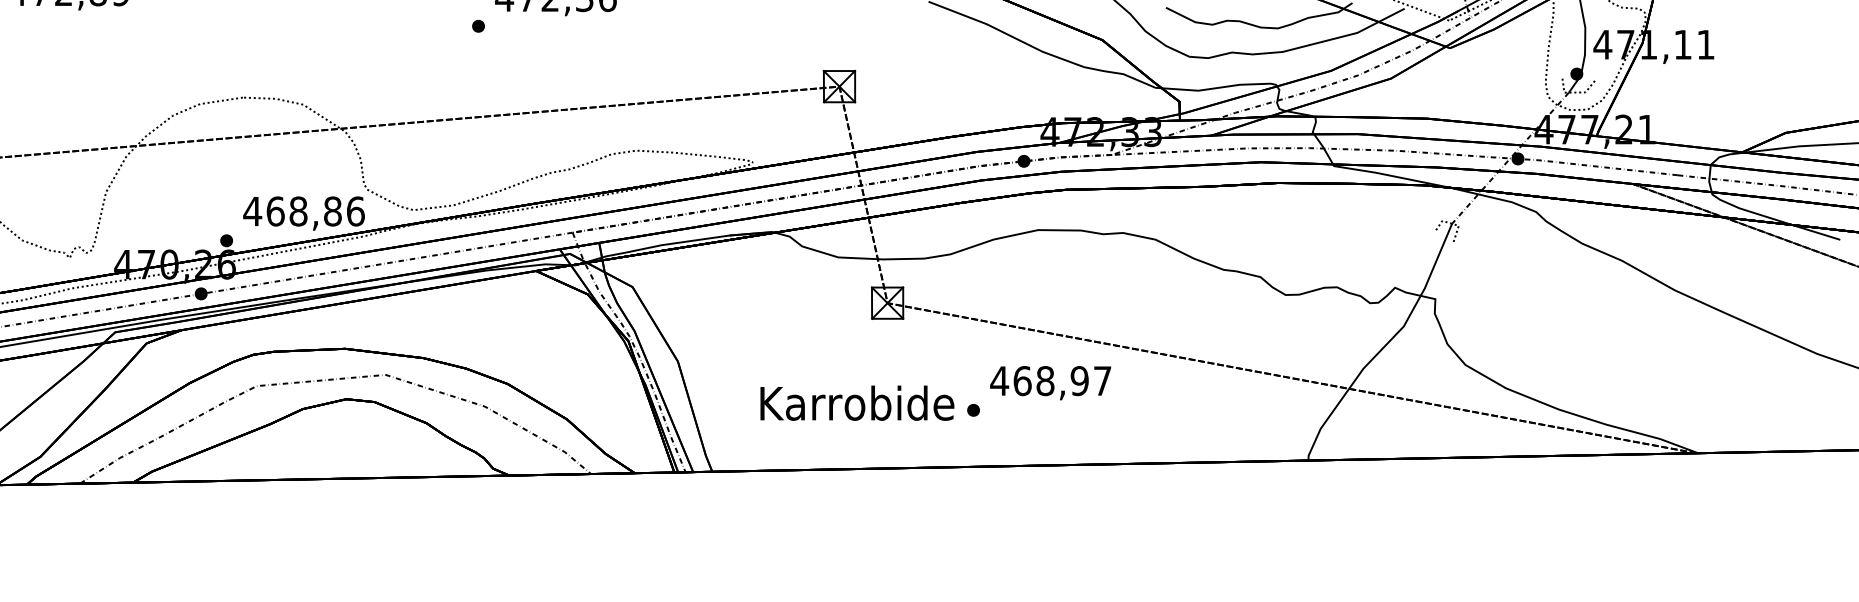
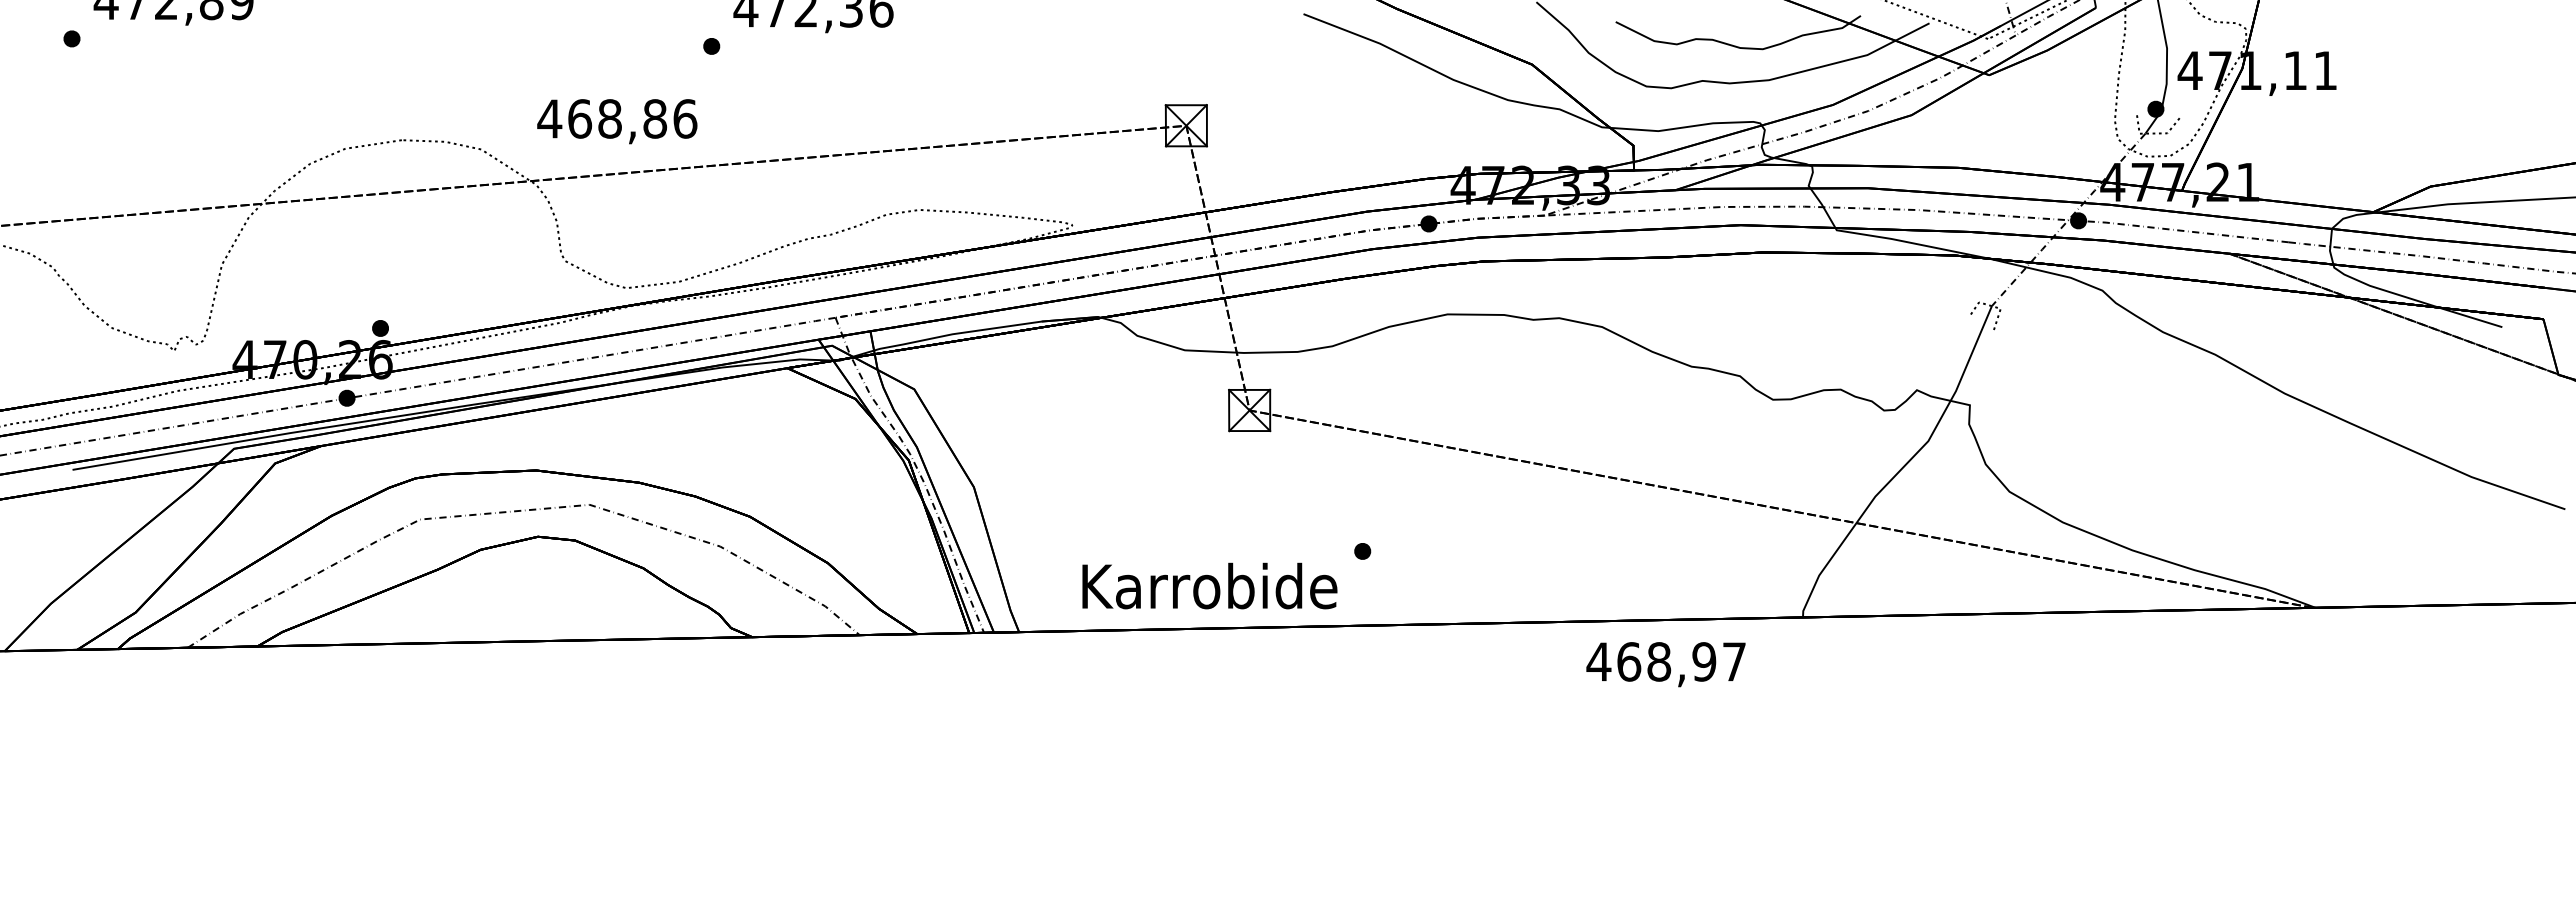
text: (304, 213) -> (617, 121), moved
text: (1050, 383) -> (1665, 664), moved
text: (857, 402) -> (1209, 585), moved

